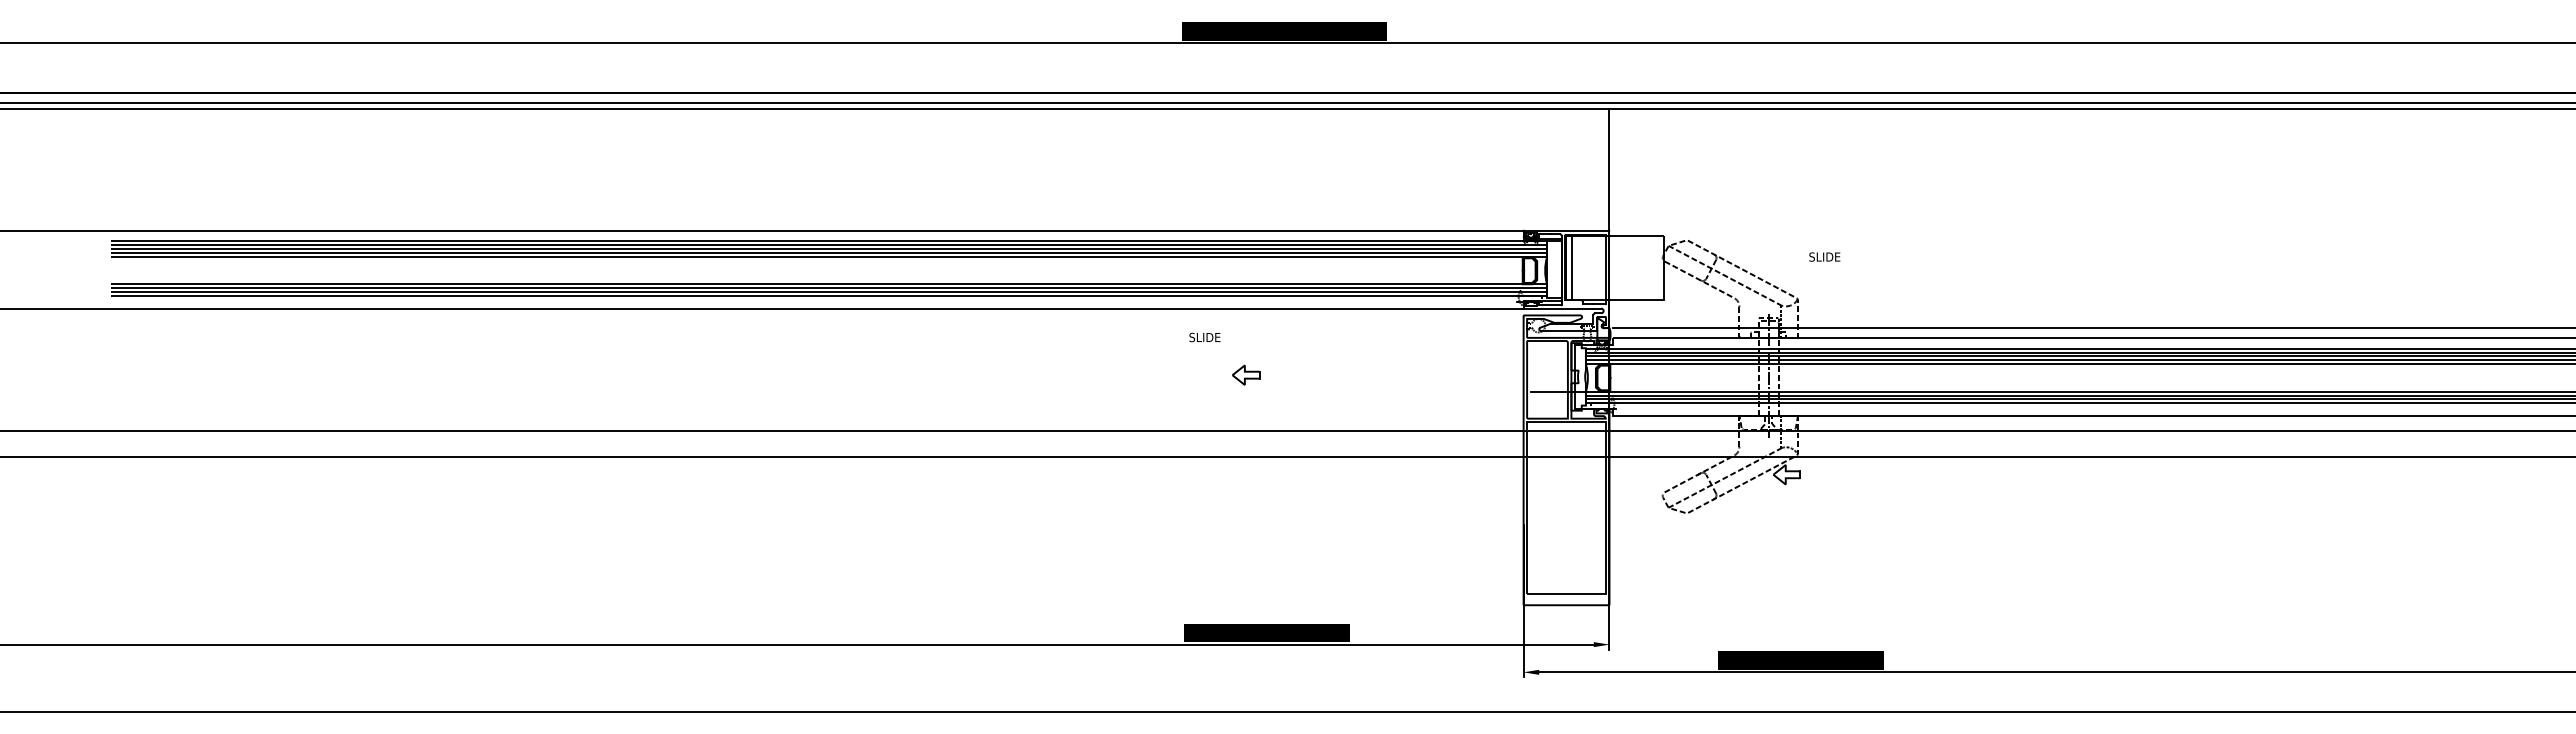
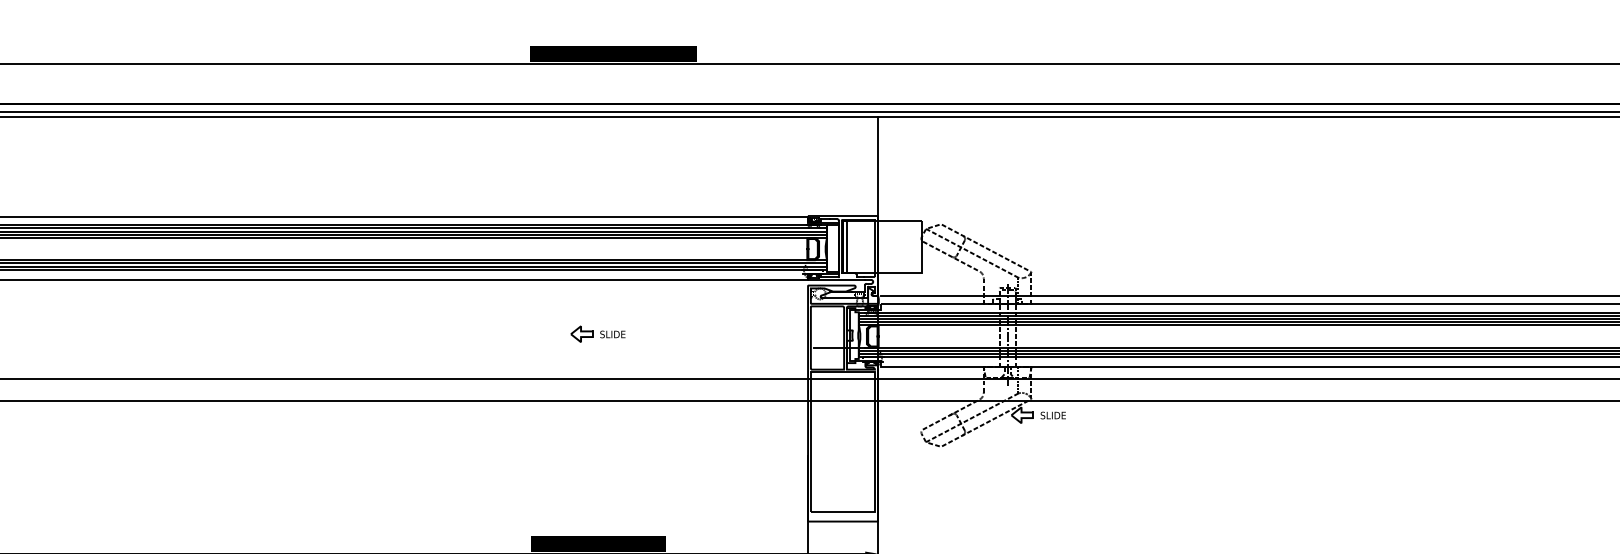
text: (1824, 256) -> (1053, 415), moved
text: (1204, 337) -> (612, 334), moved

